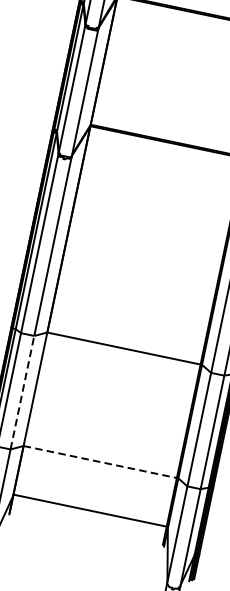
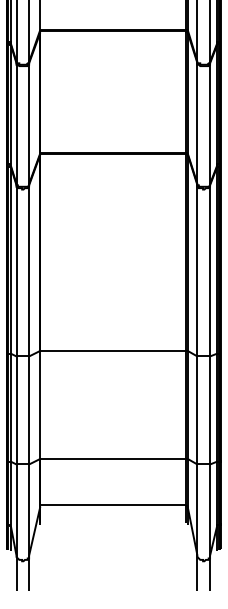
line: (23, 391) -> (29, 409), dashed -> solid
line: (100, 461) -> (113, 458), dashed -> solid

